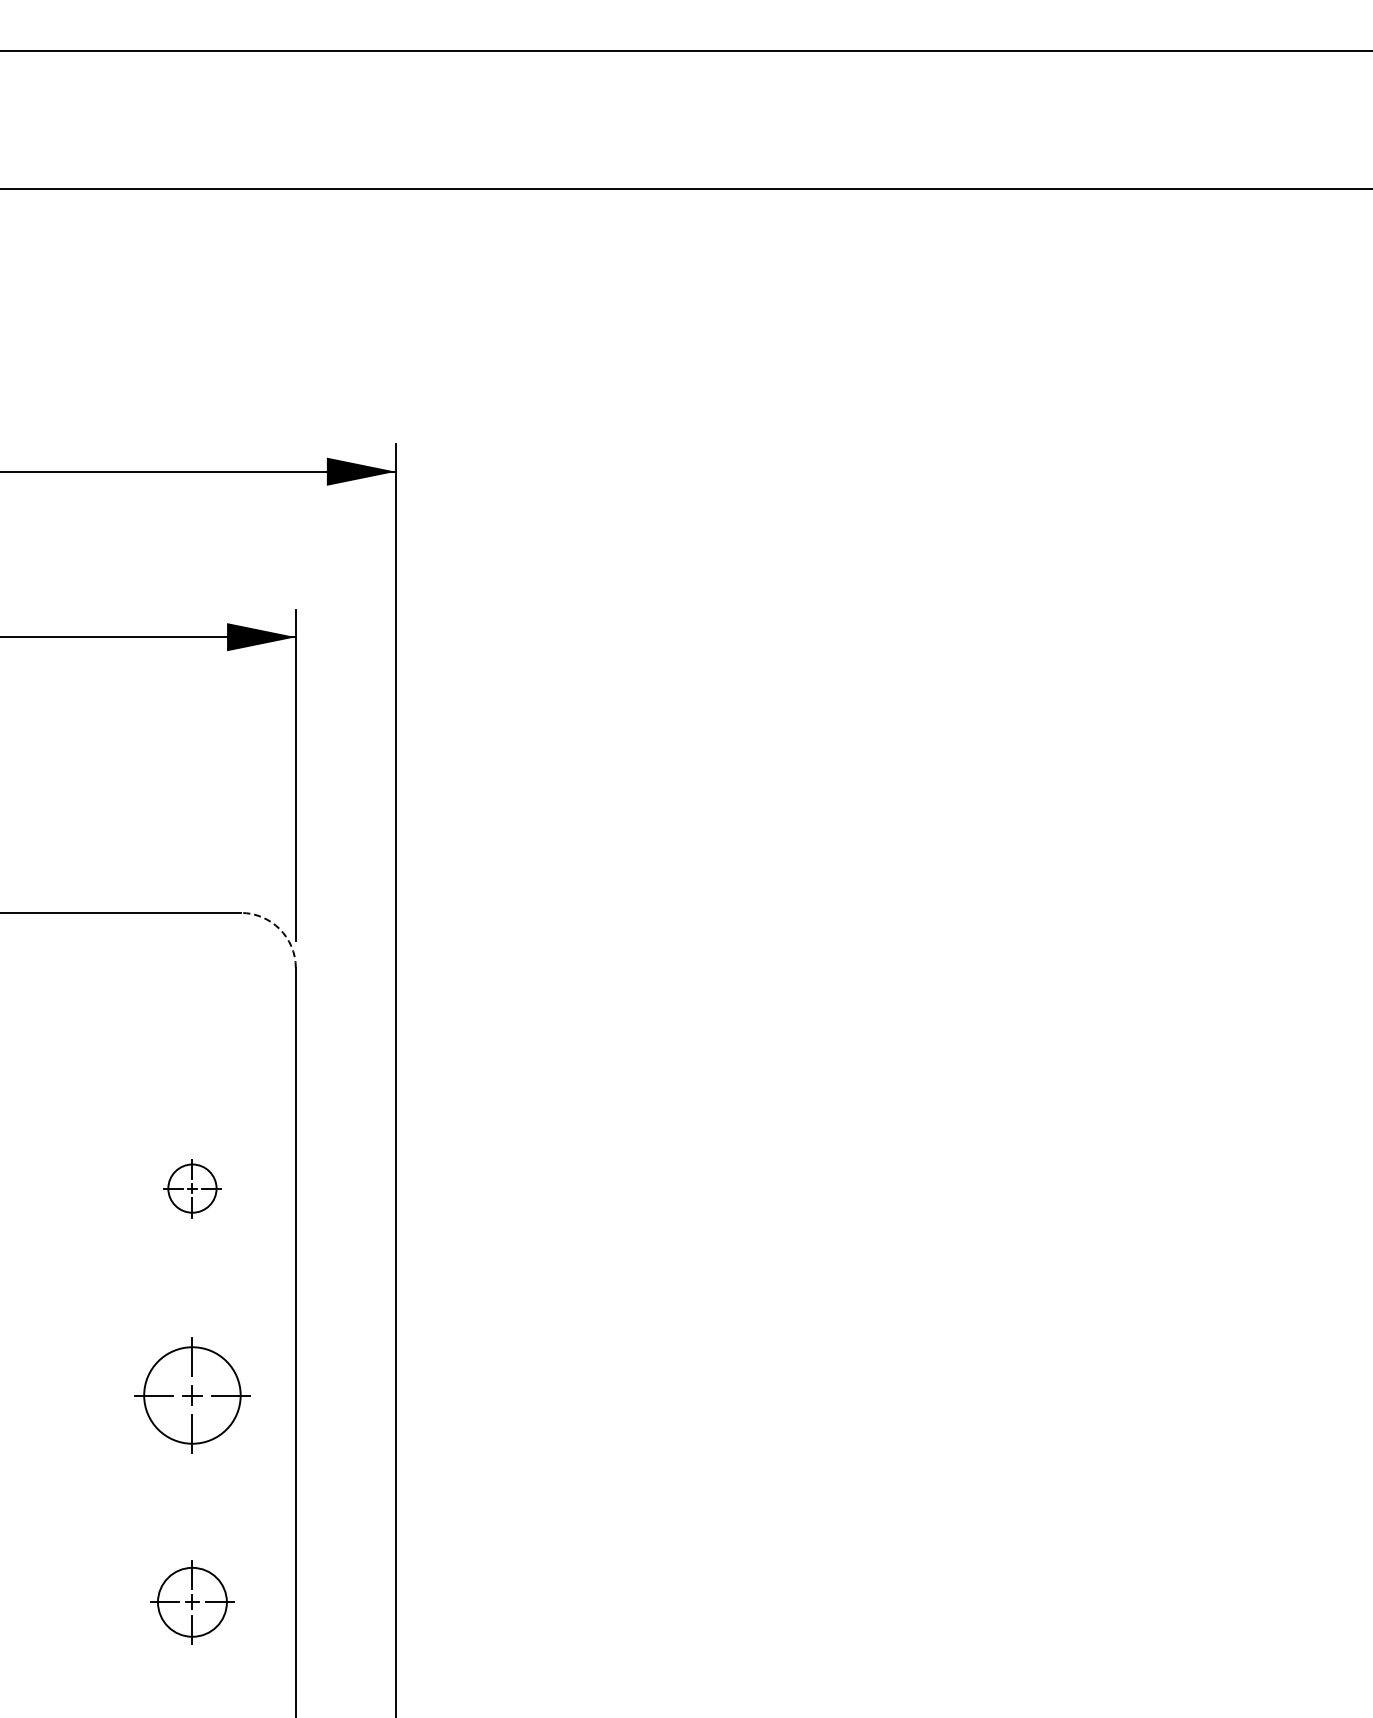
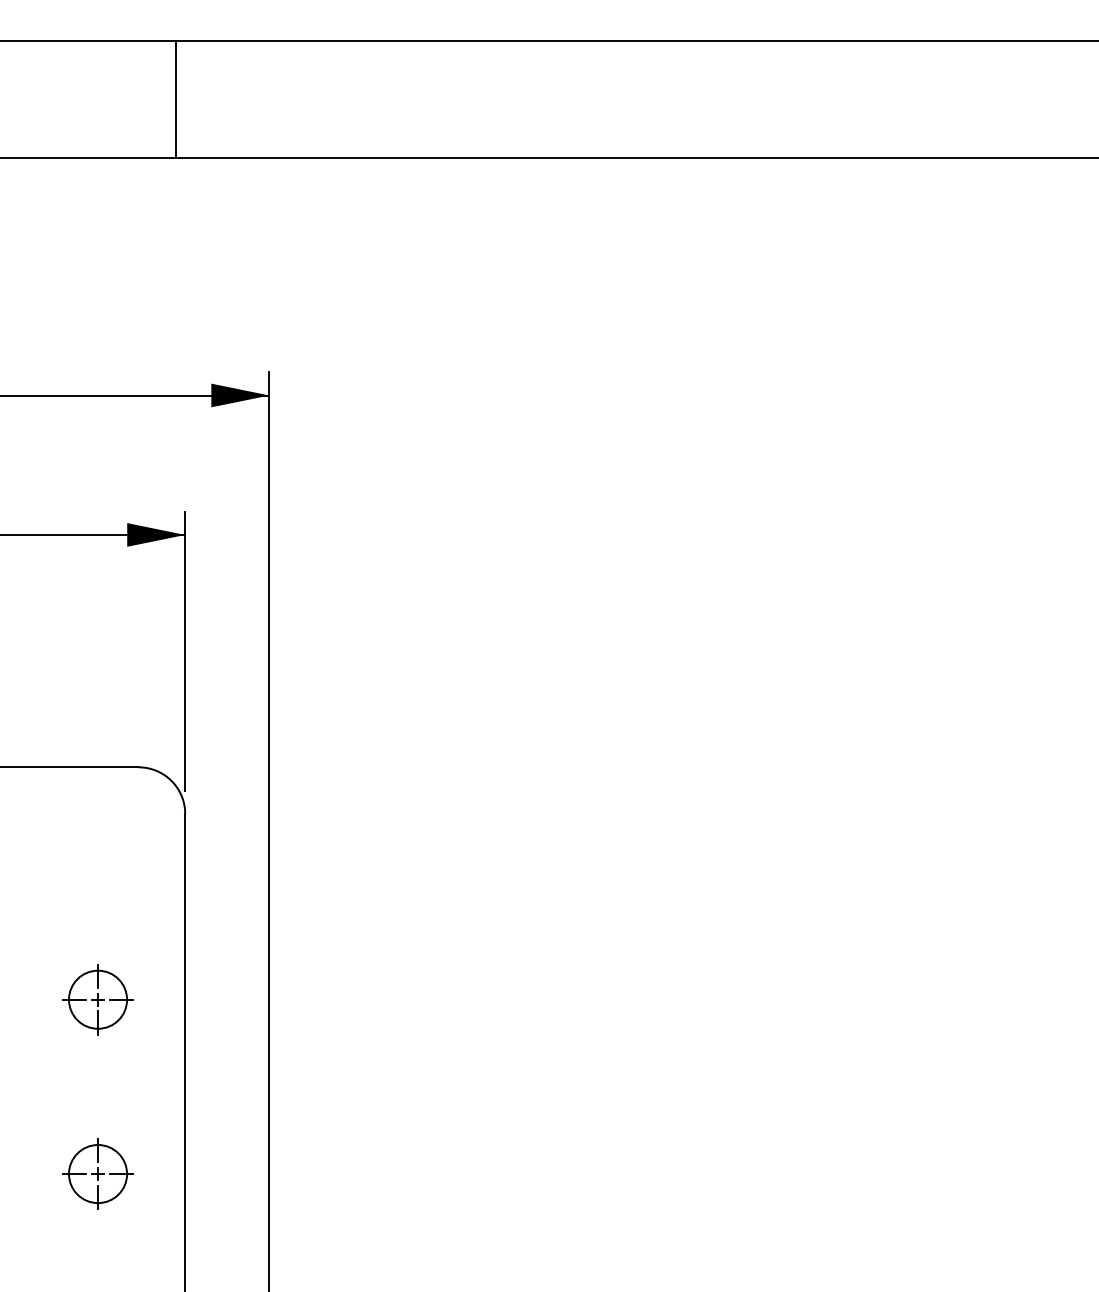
line: (284, 120) -> (175, 99), added
arc: (279, 929) -> (171, 781), dashed -> solid
part: (192, 1188) -> (98, 999), size x1.43
part: (192, 1395) -> (98, 1174), size x0.71

